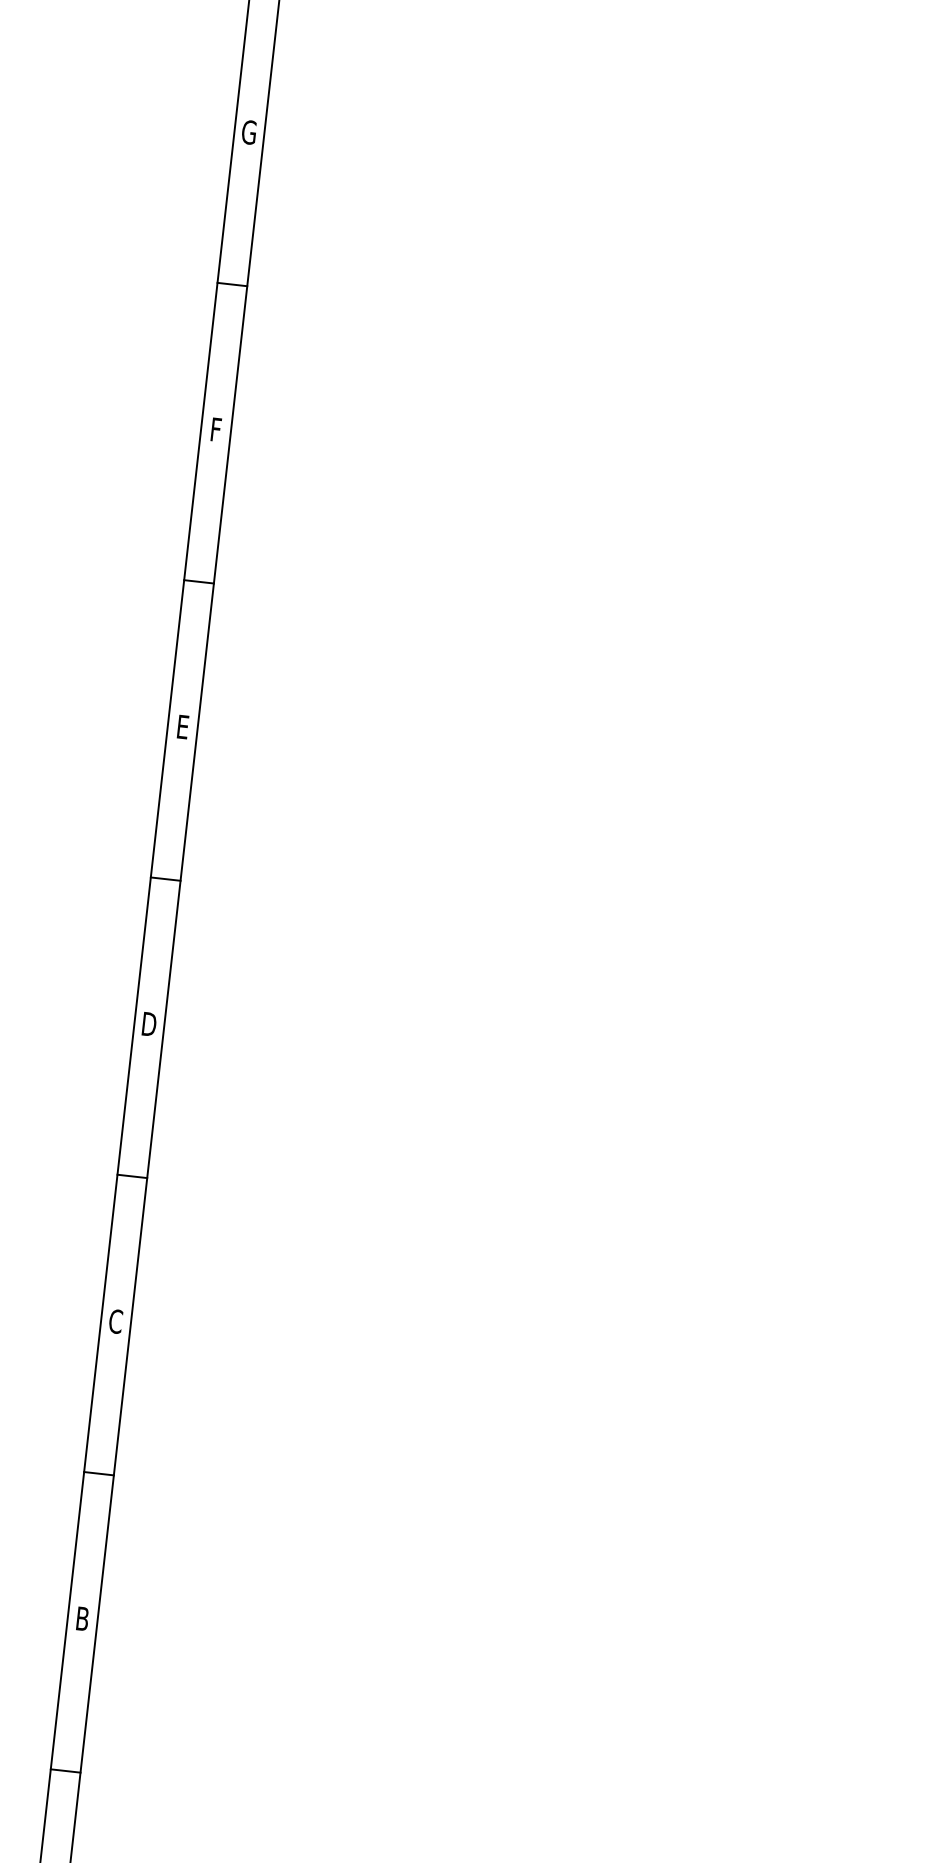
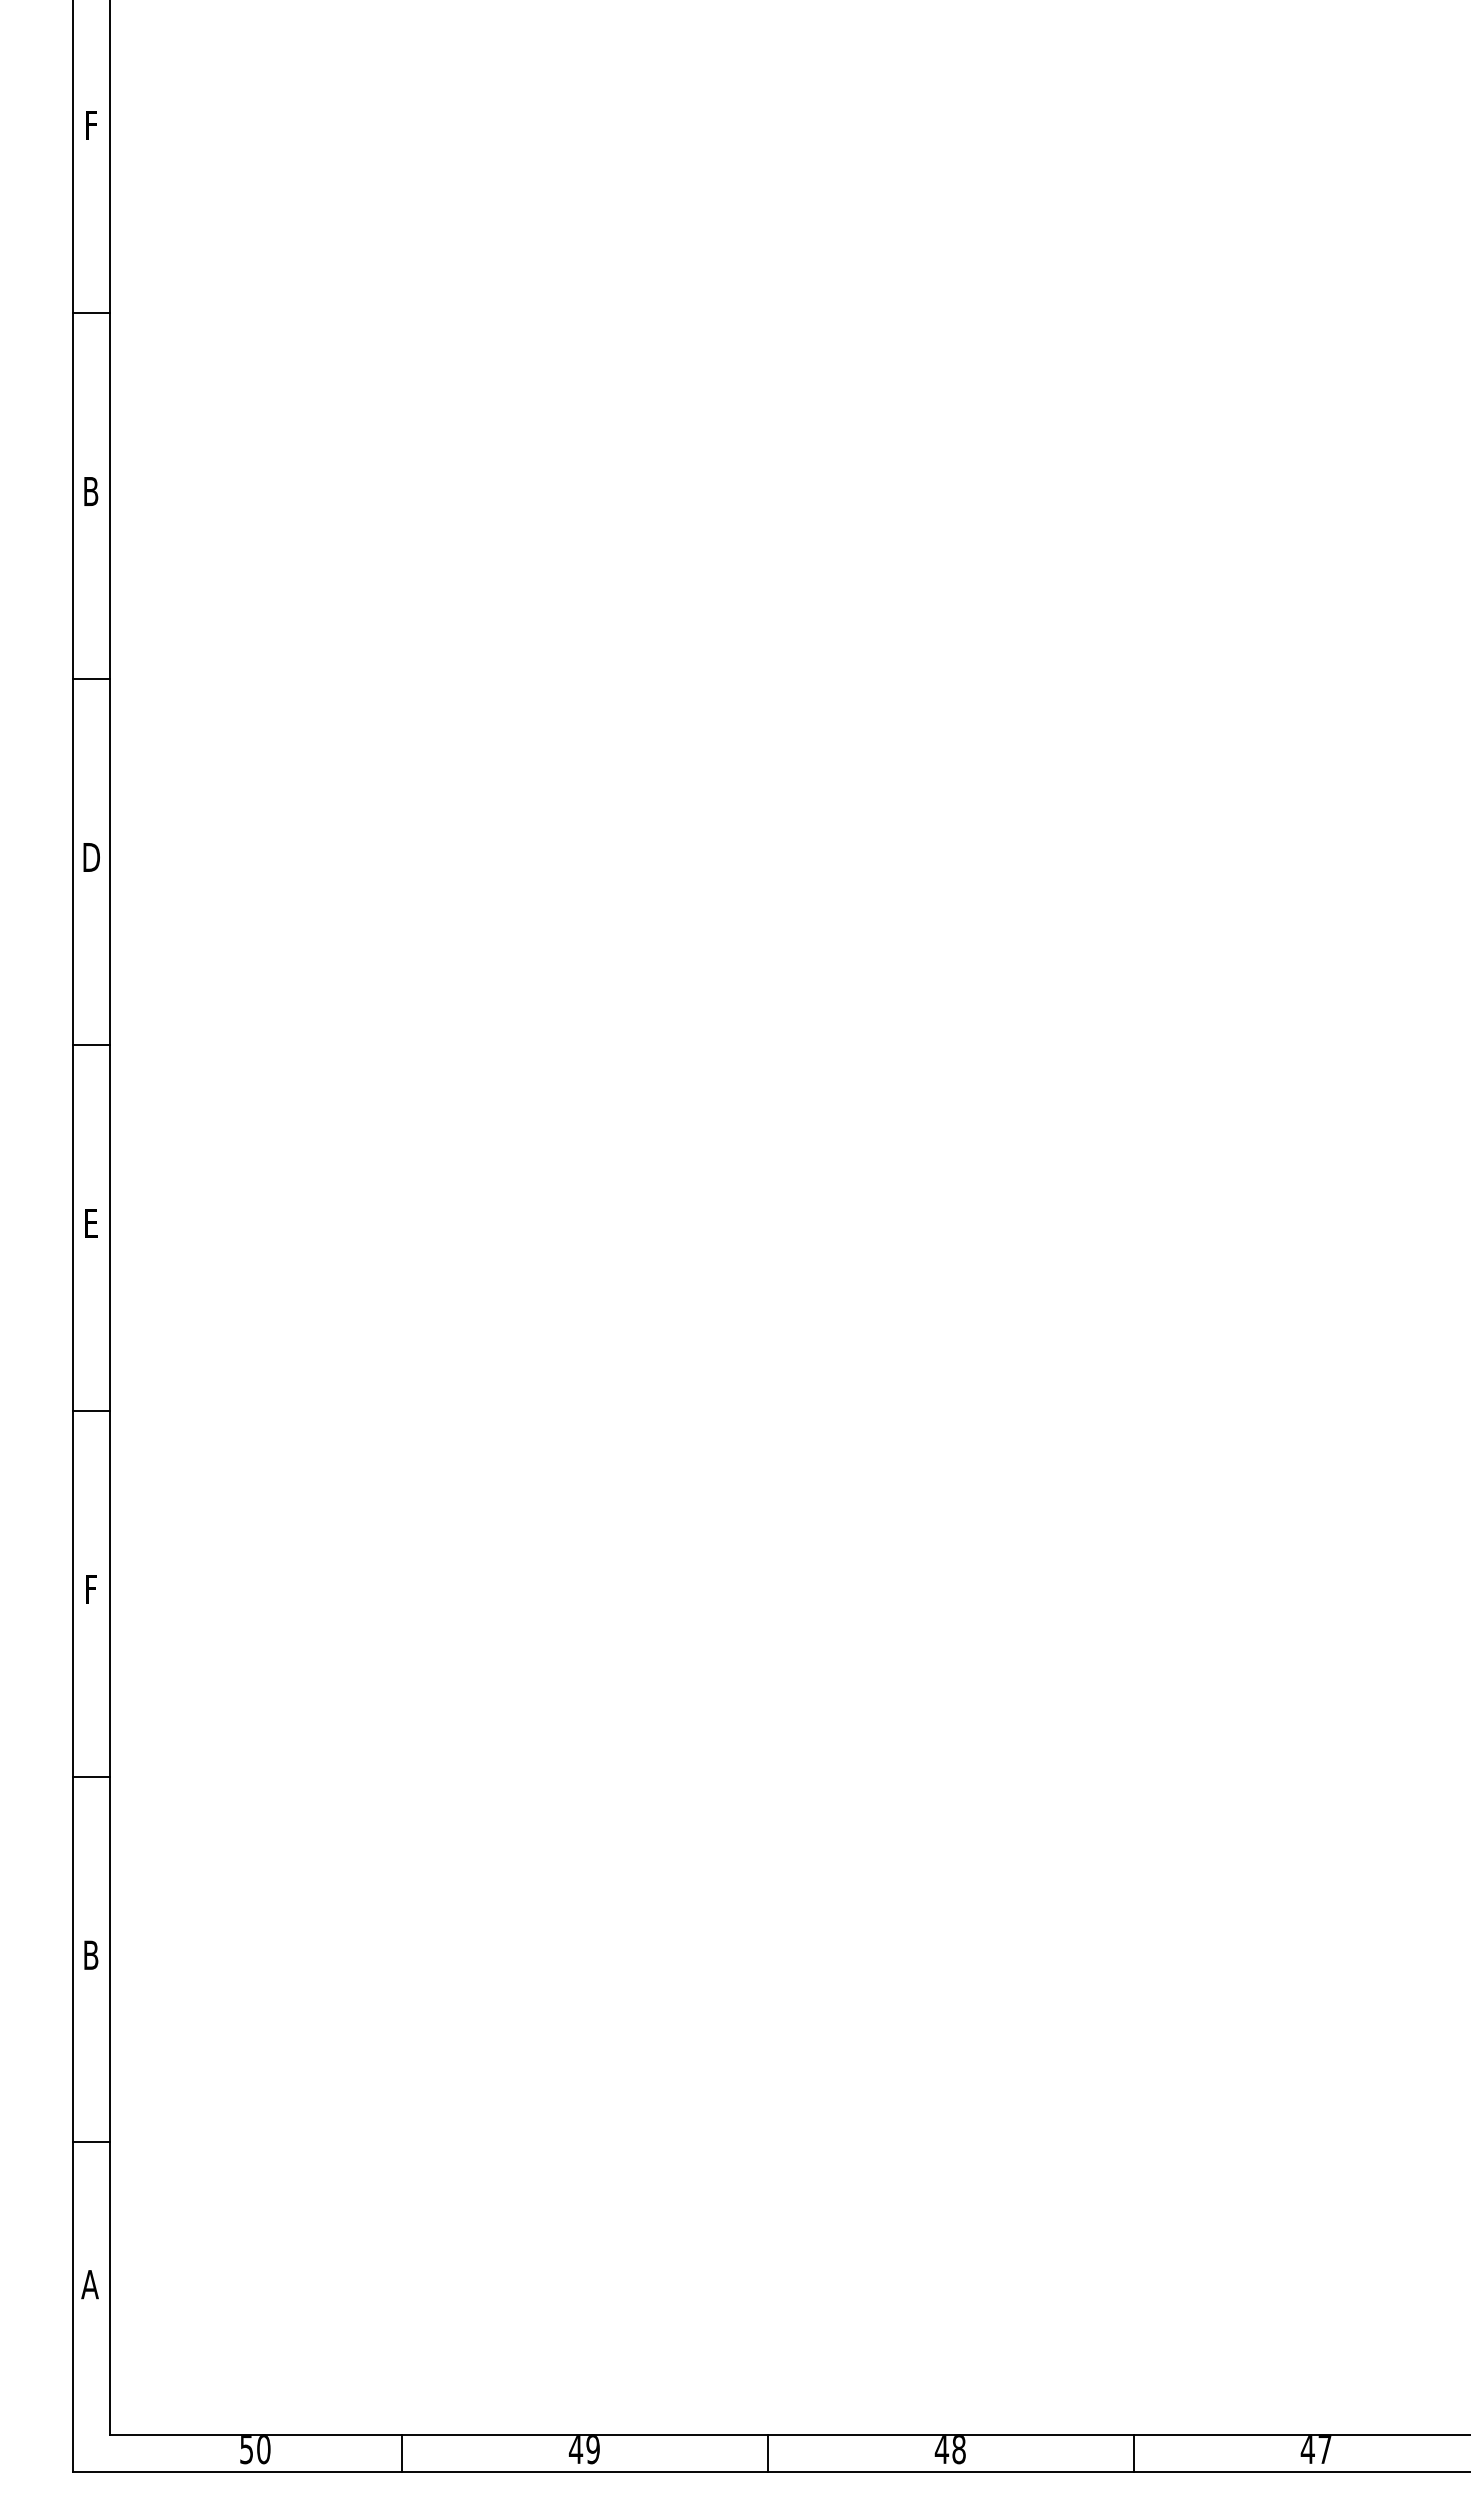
text: (248, 132) -> (90, 125), G -> F
text: (216, 429) -> (91, 491), F -> B
text: (182, 727) -> (91, 857), E -> D
text: (149, 1023) -> (91, 1222), D -> E
text: (115, 1321) -> (90, 1589), C -> F

